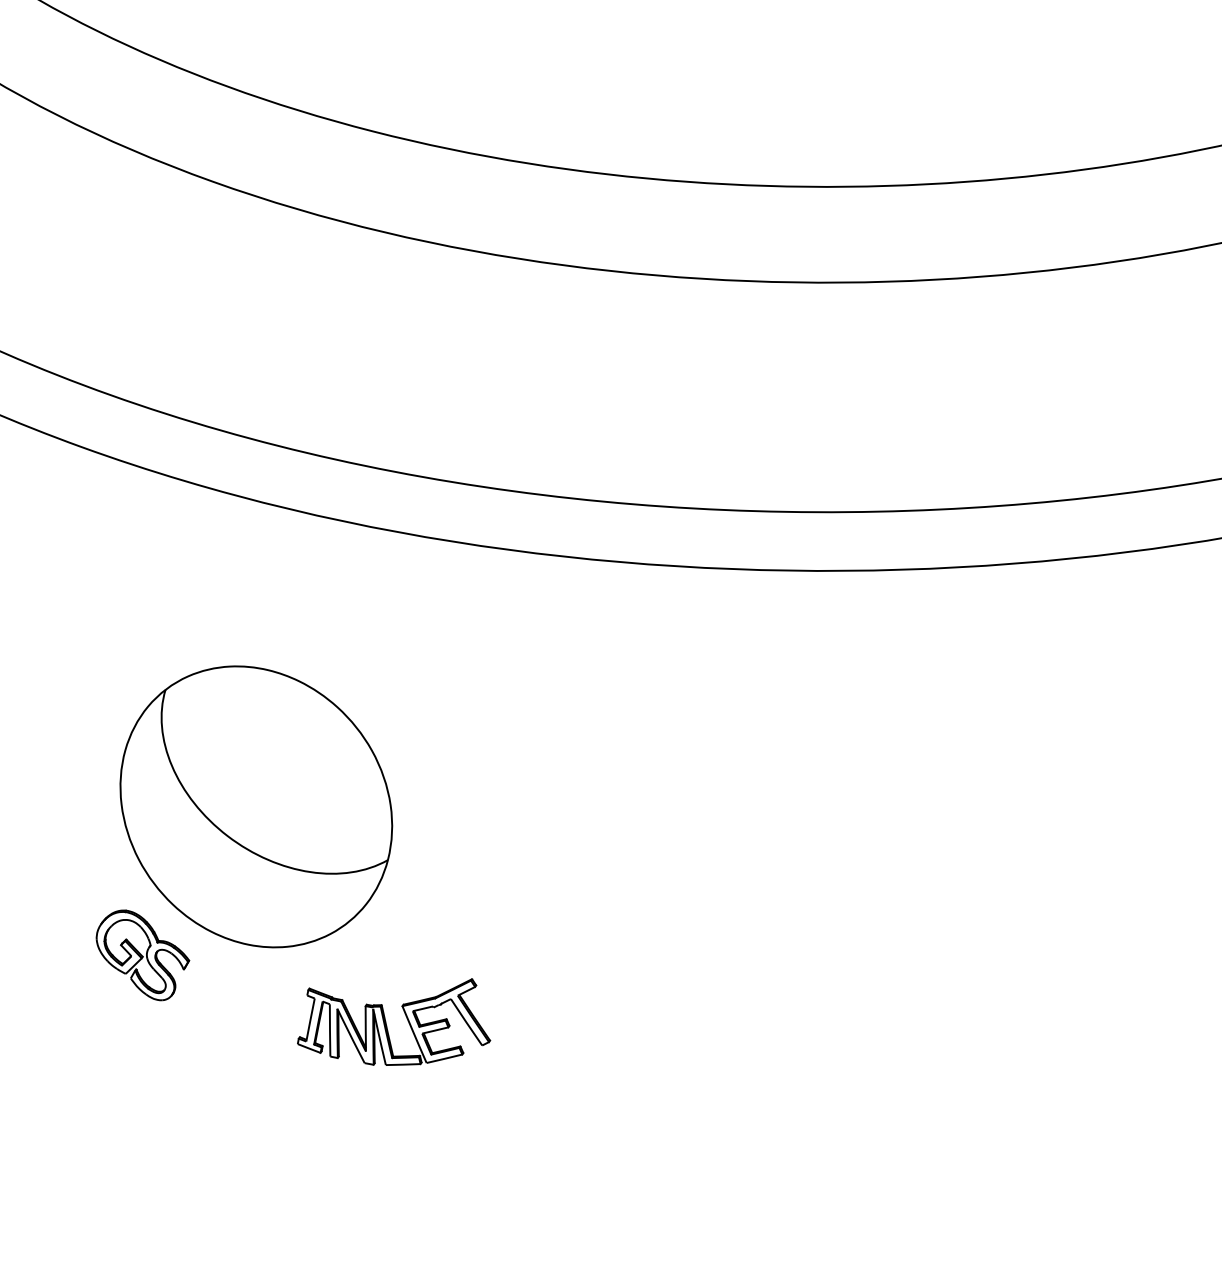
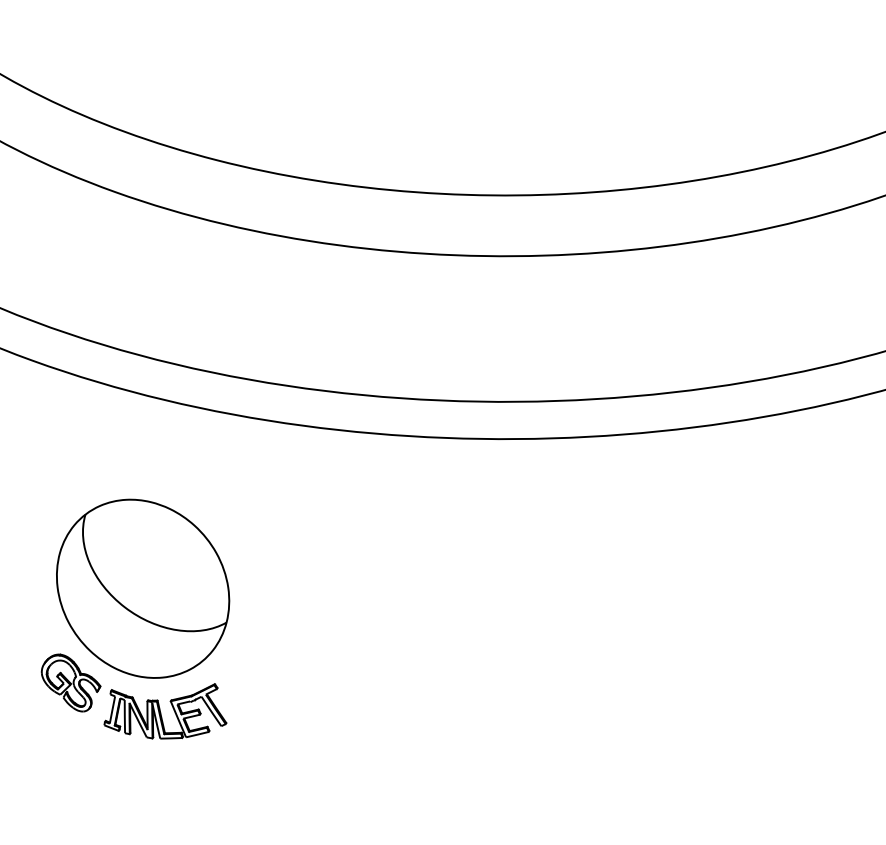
part: (394, 1022) -> (165, 711), moved

